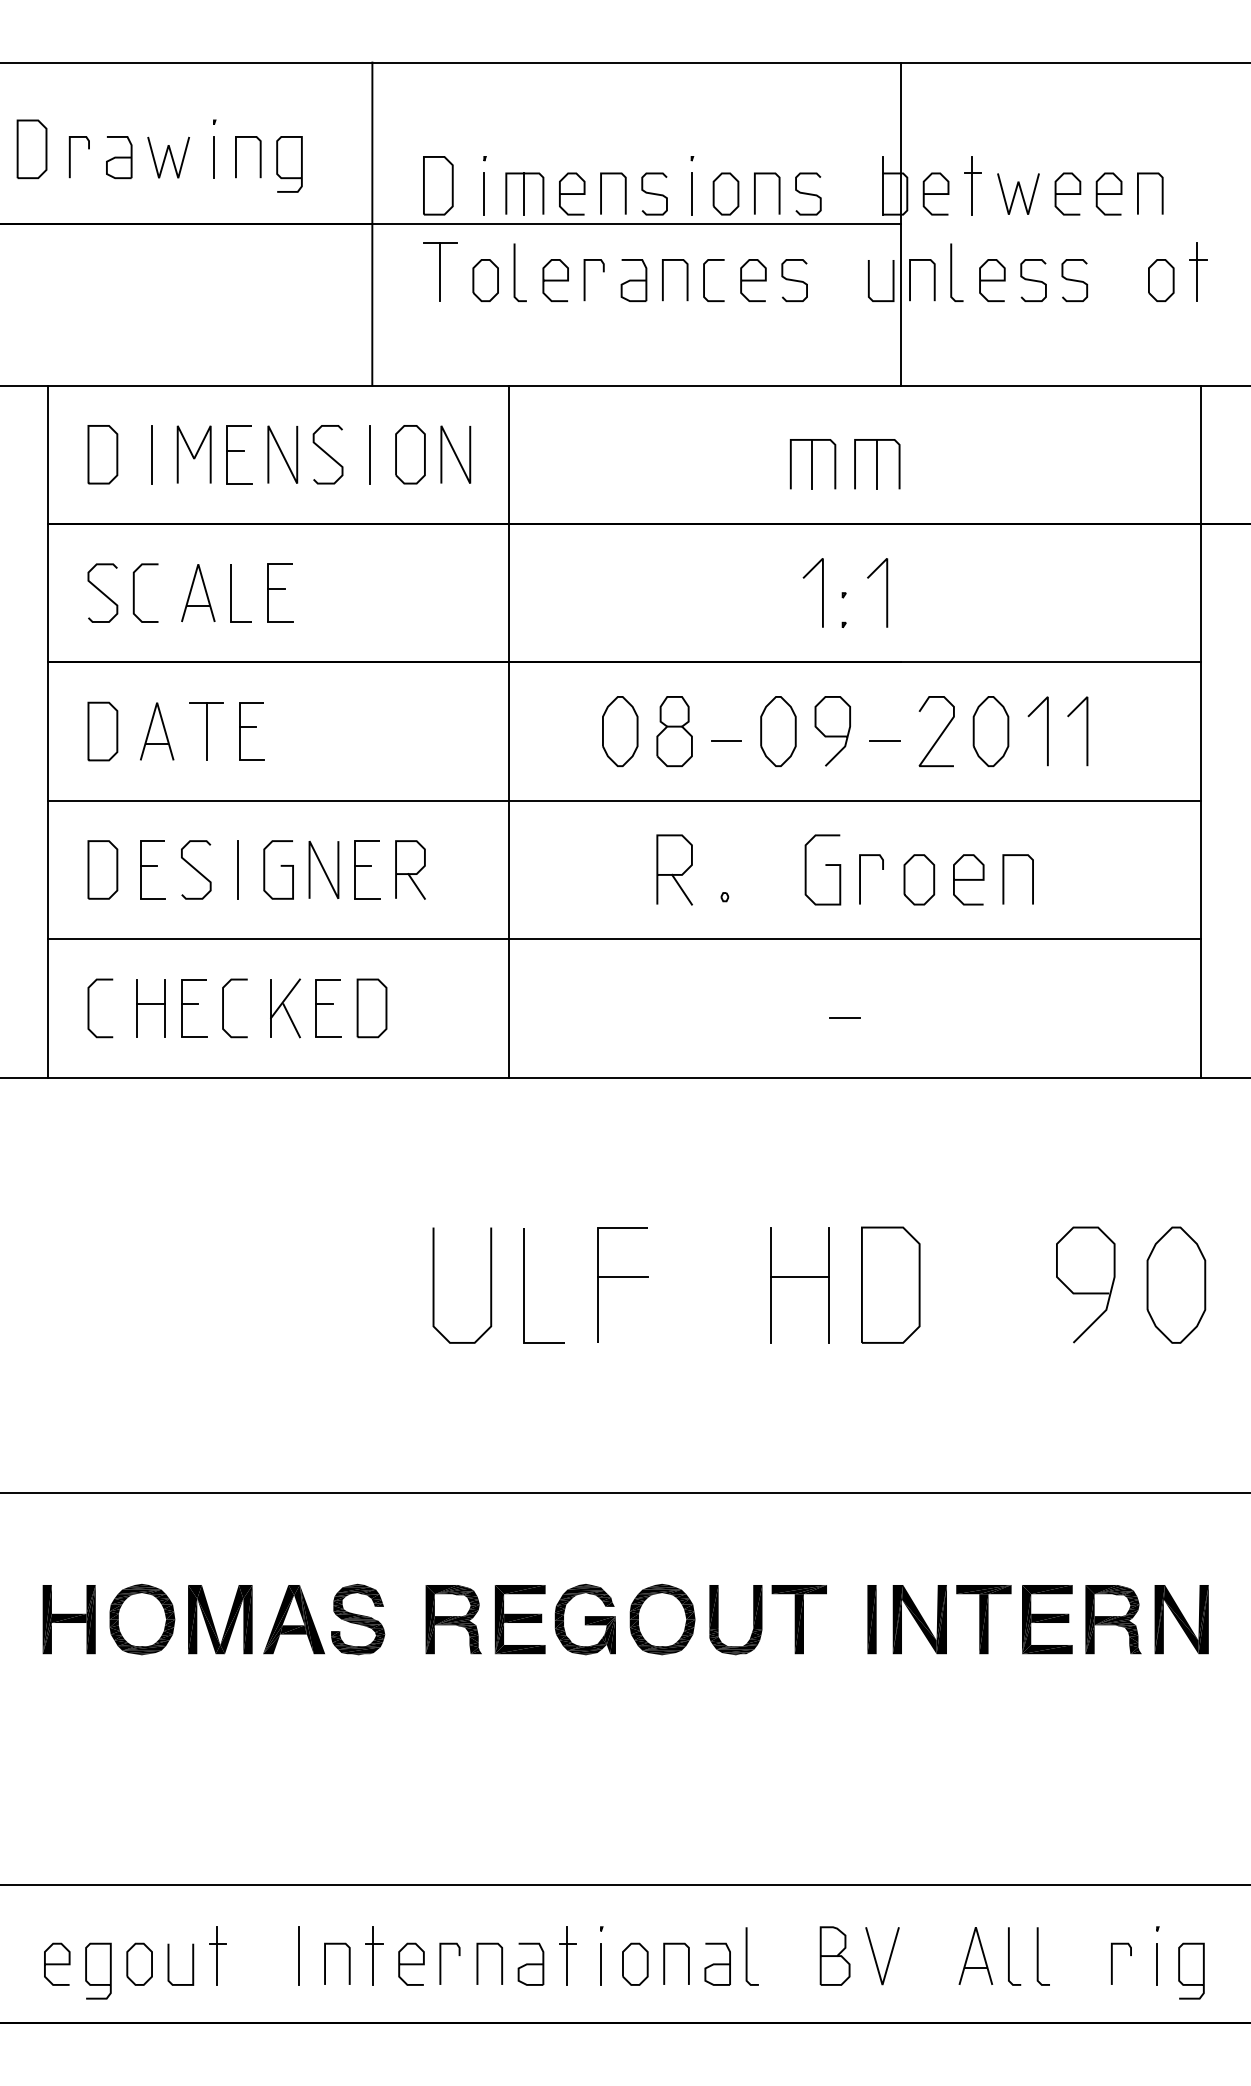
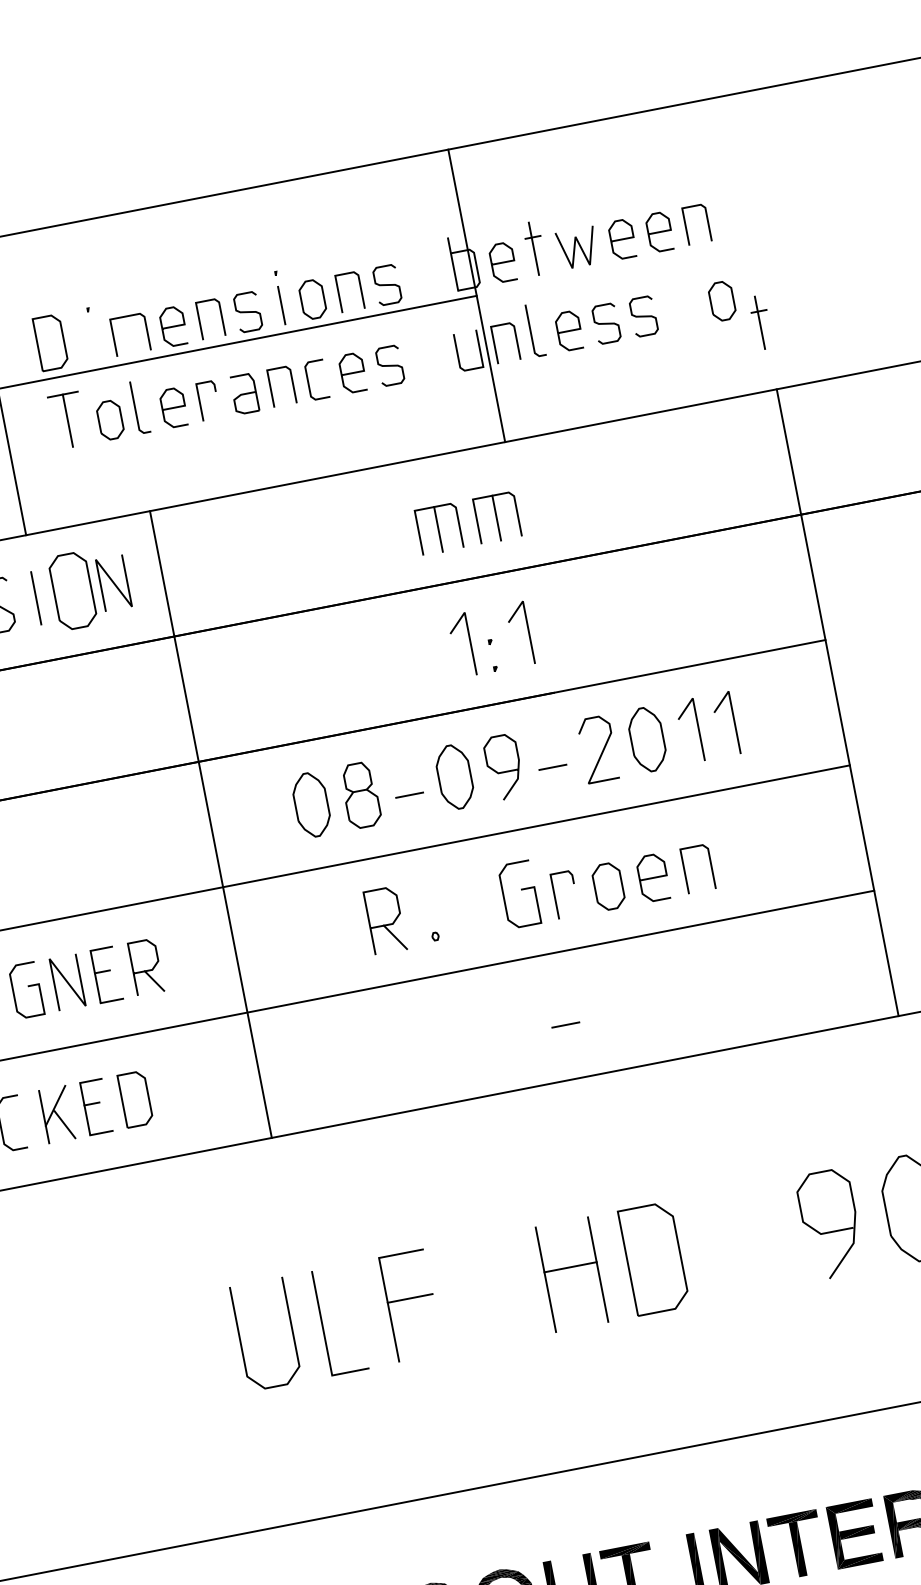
line: (484, 193) -> (93, 341), removed
line: (524, 193) -> (130, 334), removed
part: (1198, 271) -> (761, 321), moved
part: (410, 454) -> (72, 590), size x1.4

